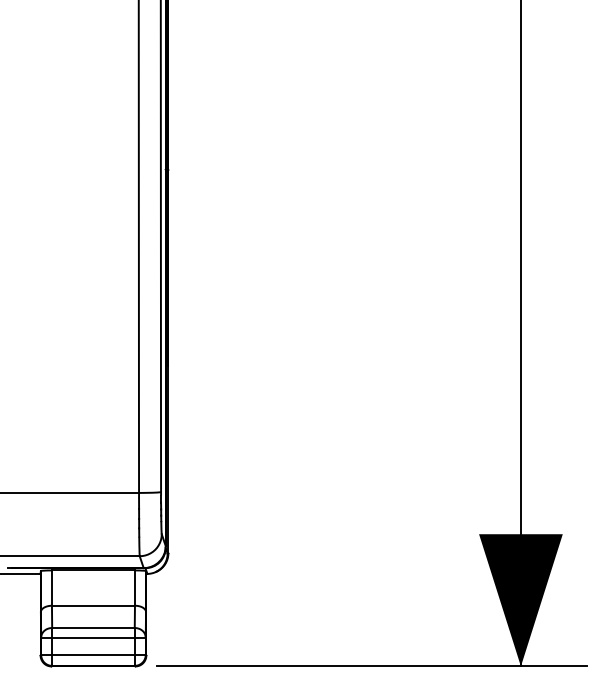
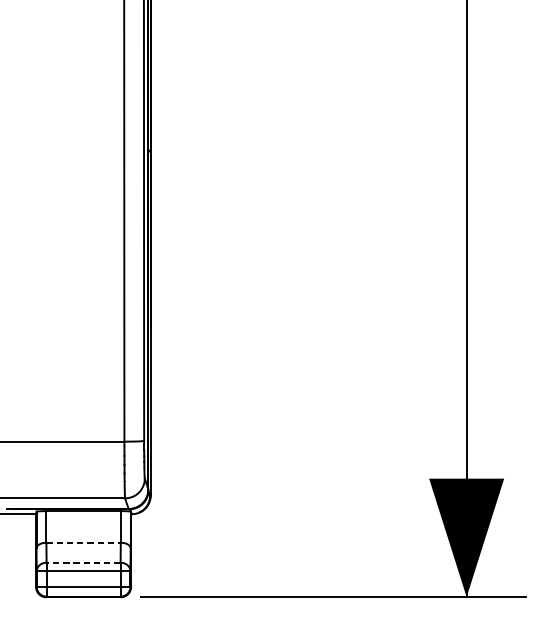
line: (93, 605) -> (83, 542), solid -> dashed
line: (92, 628) -> (82, 563), solid -> dashed

